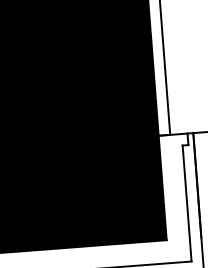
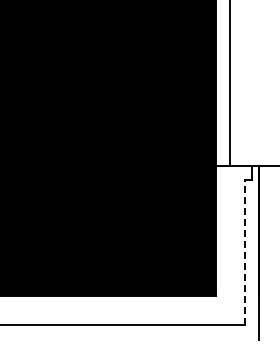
line: (187, 203) -> (244, 252), solid -> dashed

